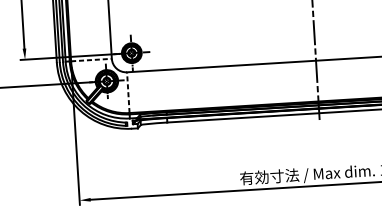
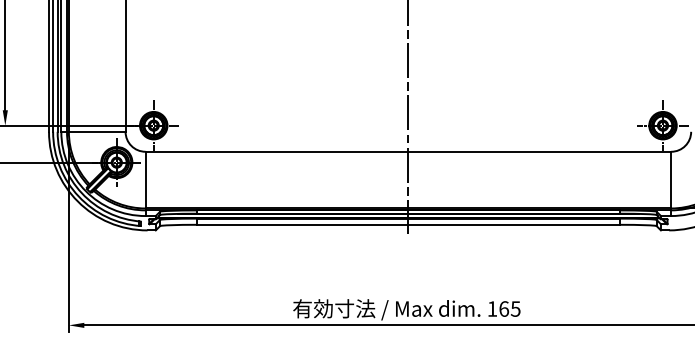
line: (91, 59) -> (97, 131), dashed -> solid
line: (128, 92) -> (145, 179), dashed -> solid

